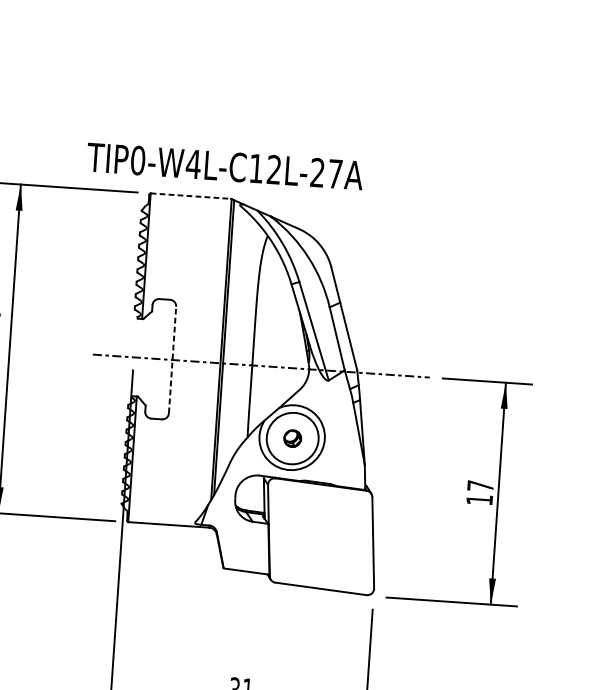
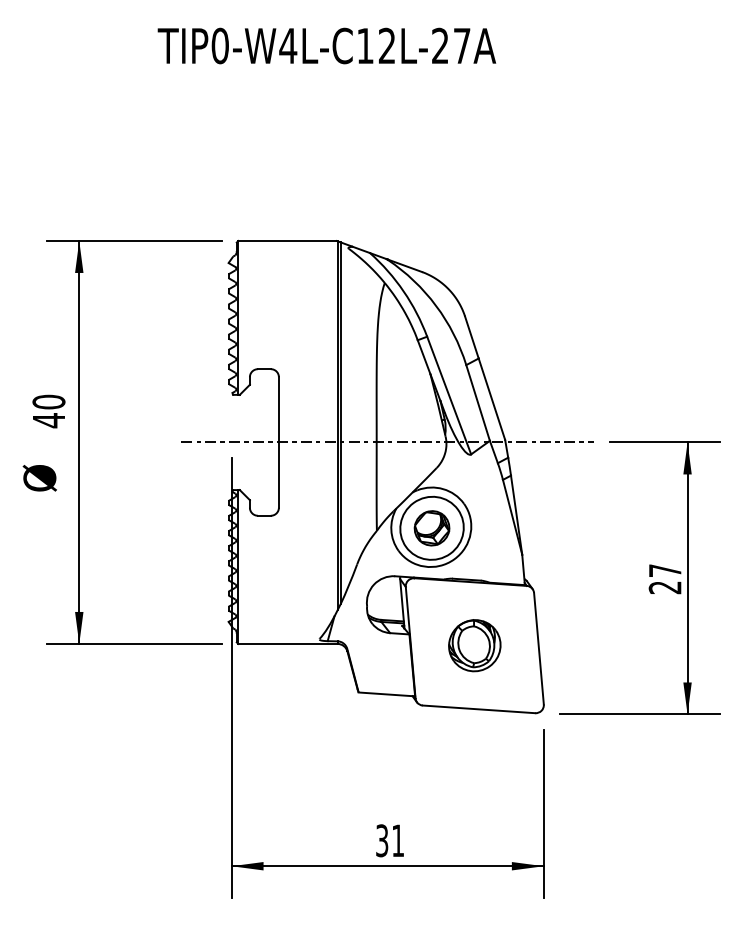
text: (224, 166) -> (326, 45), moved
line: (191, 195) -> (288, 240), dashed -> solid
line: (172, 359) -> (278, 441), dashed -> solid
part: (292, 438) -> (431, 528), size x1.67
text: (479, 499) -> (664, 587), 17 -> 27
part: (320, 536) -> (474, 645), added

